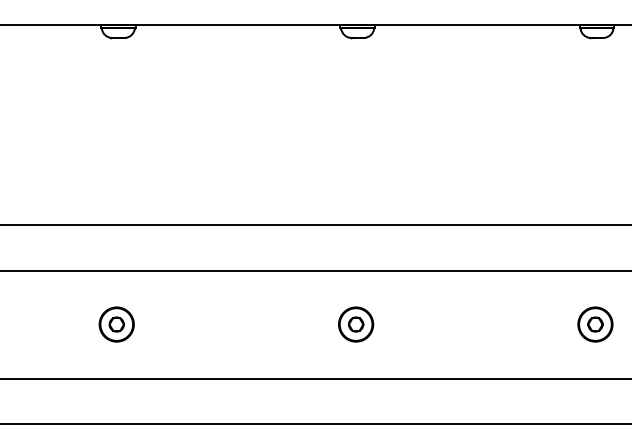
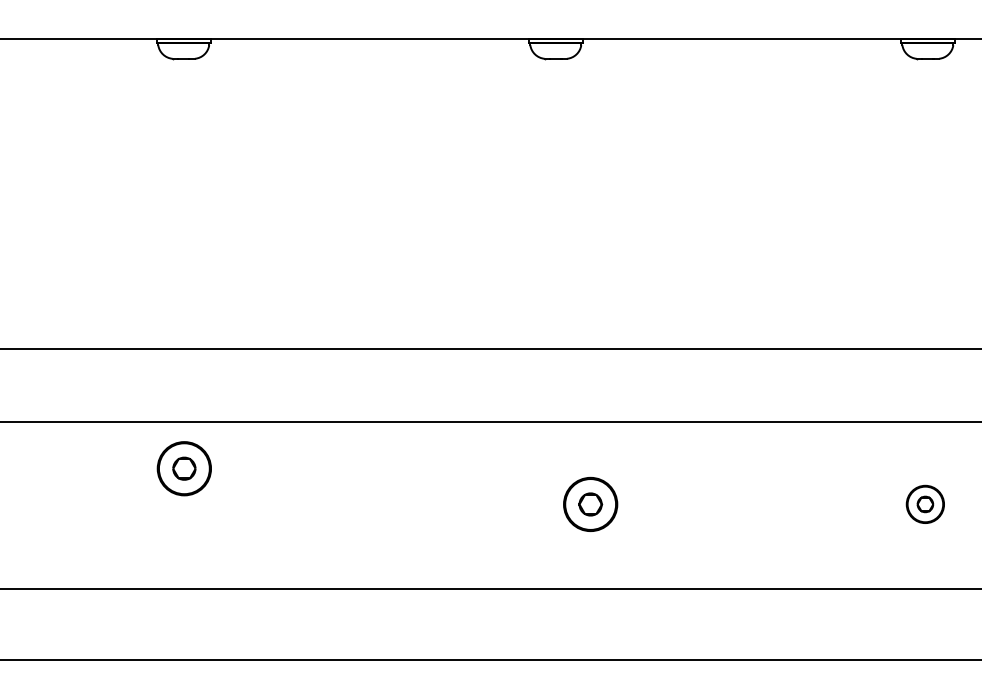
part: (116, 324) -> (183, 468), moved
part: (356, 324) -> (591, 504), moved
part: (595, 324) -> (925, 504), size x0.7

